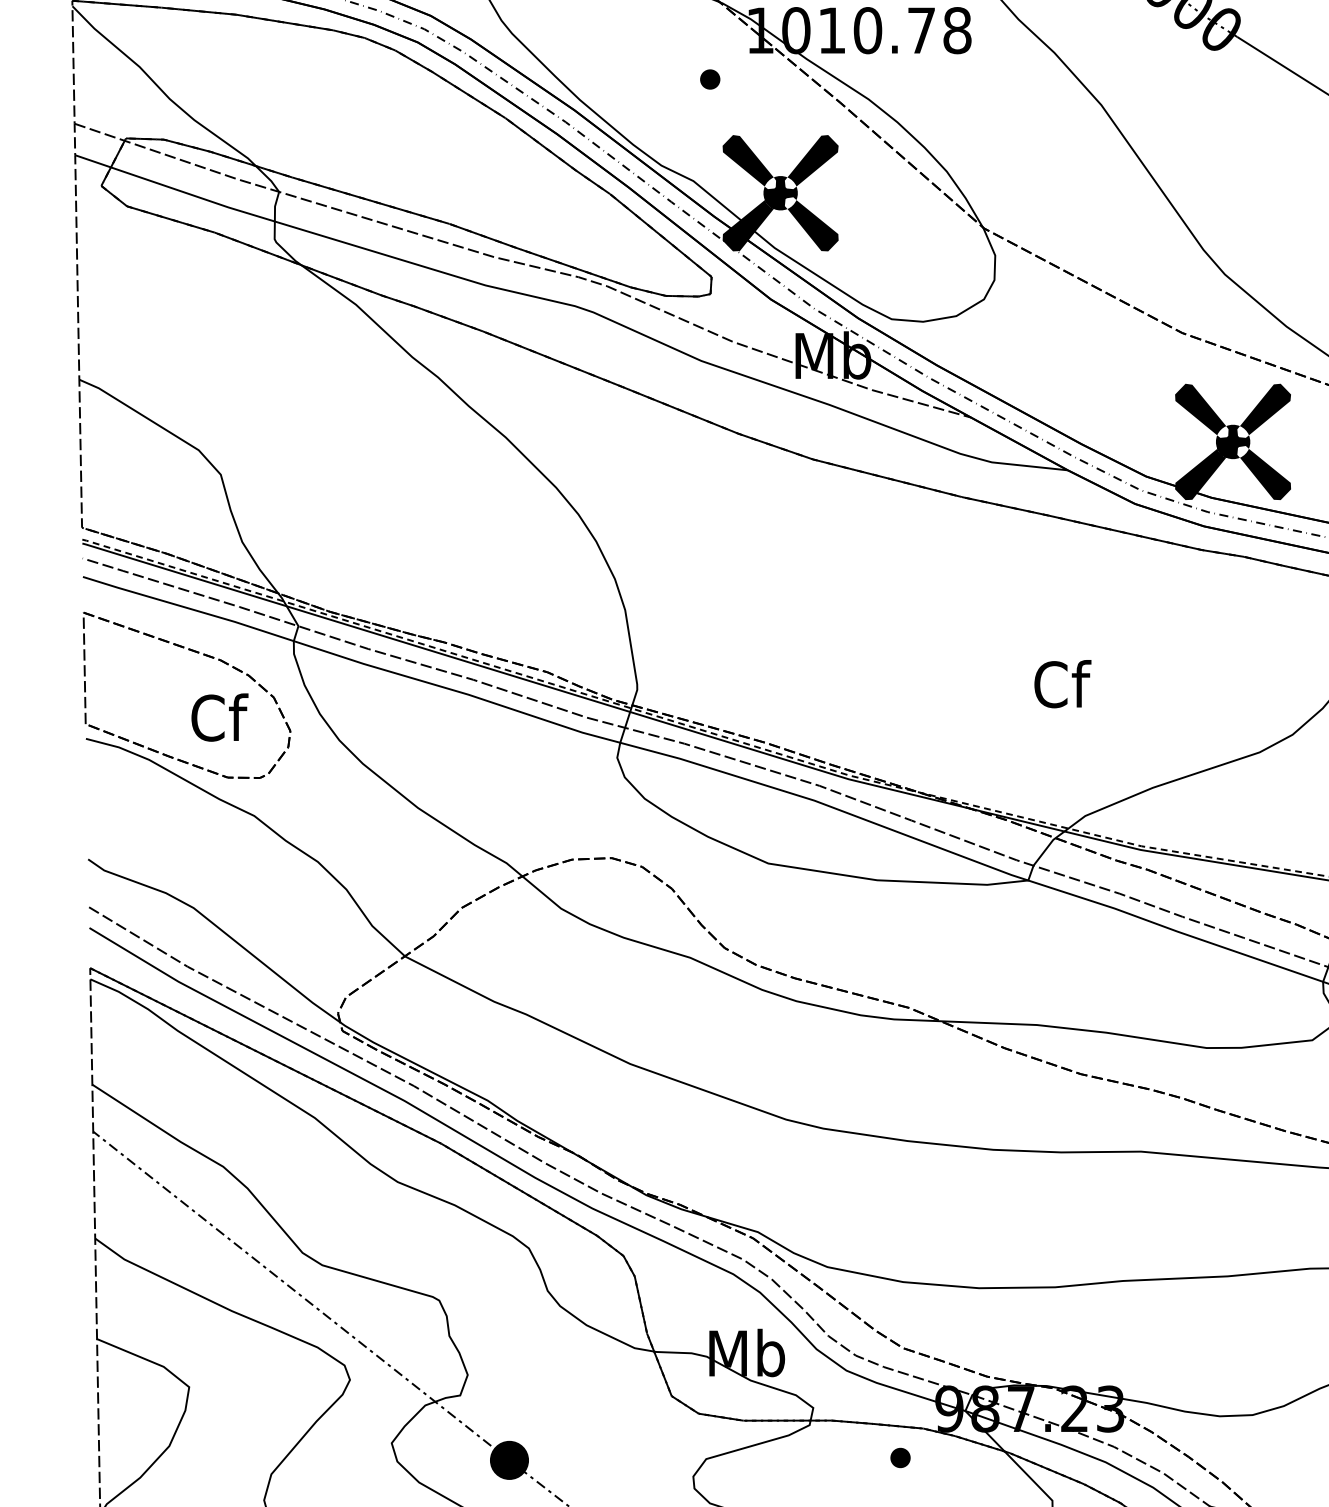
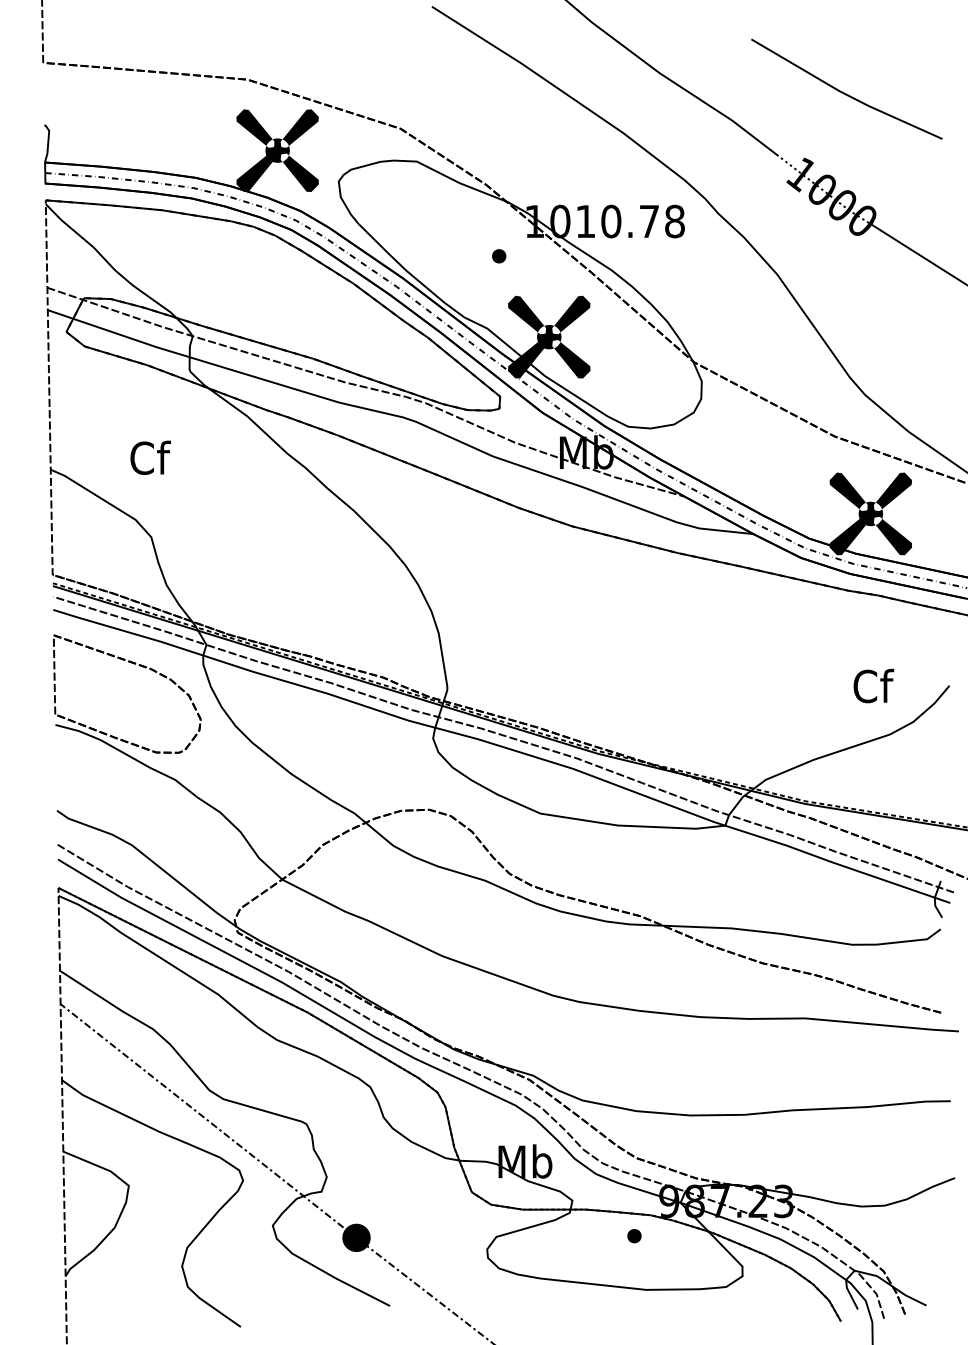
text: (1062, 684) -> (873, 686), moved
text: (219, 717) -> (150, 457), moved

